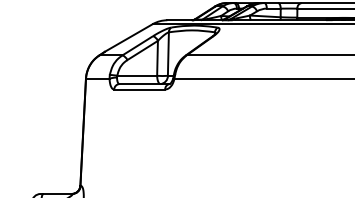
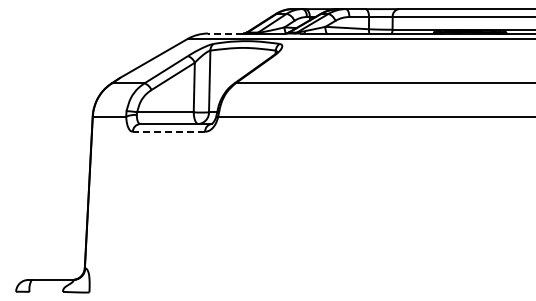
line: (178, 20) -> (224, 33), solid -> dashed
line: (139, 89) -> (168, 131), solid -> dashed

